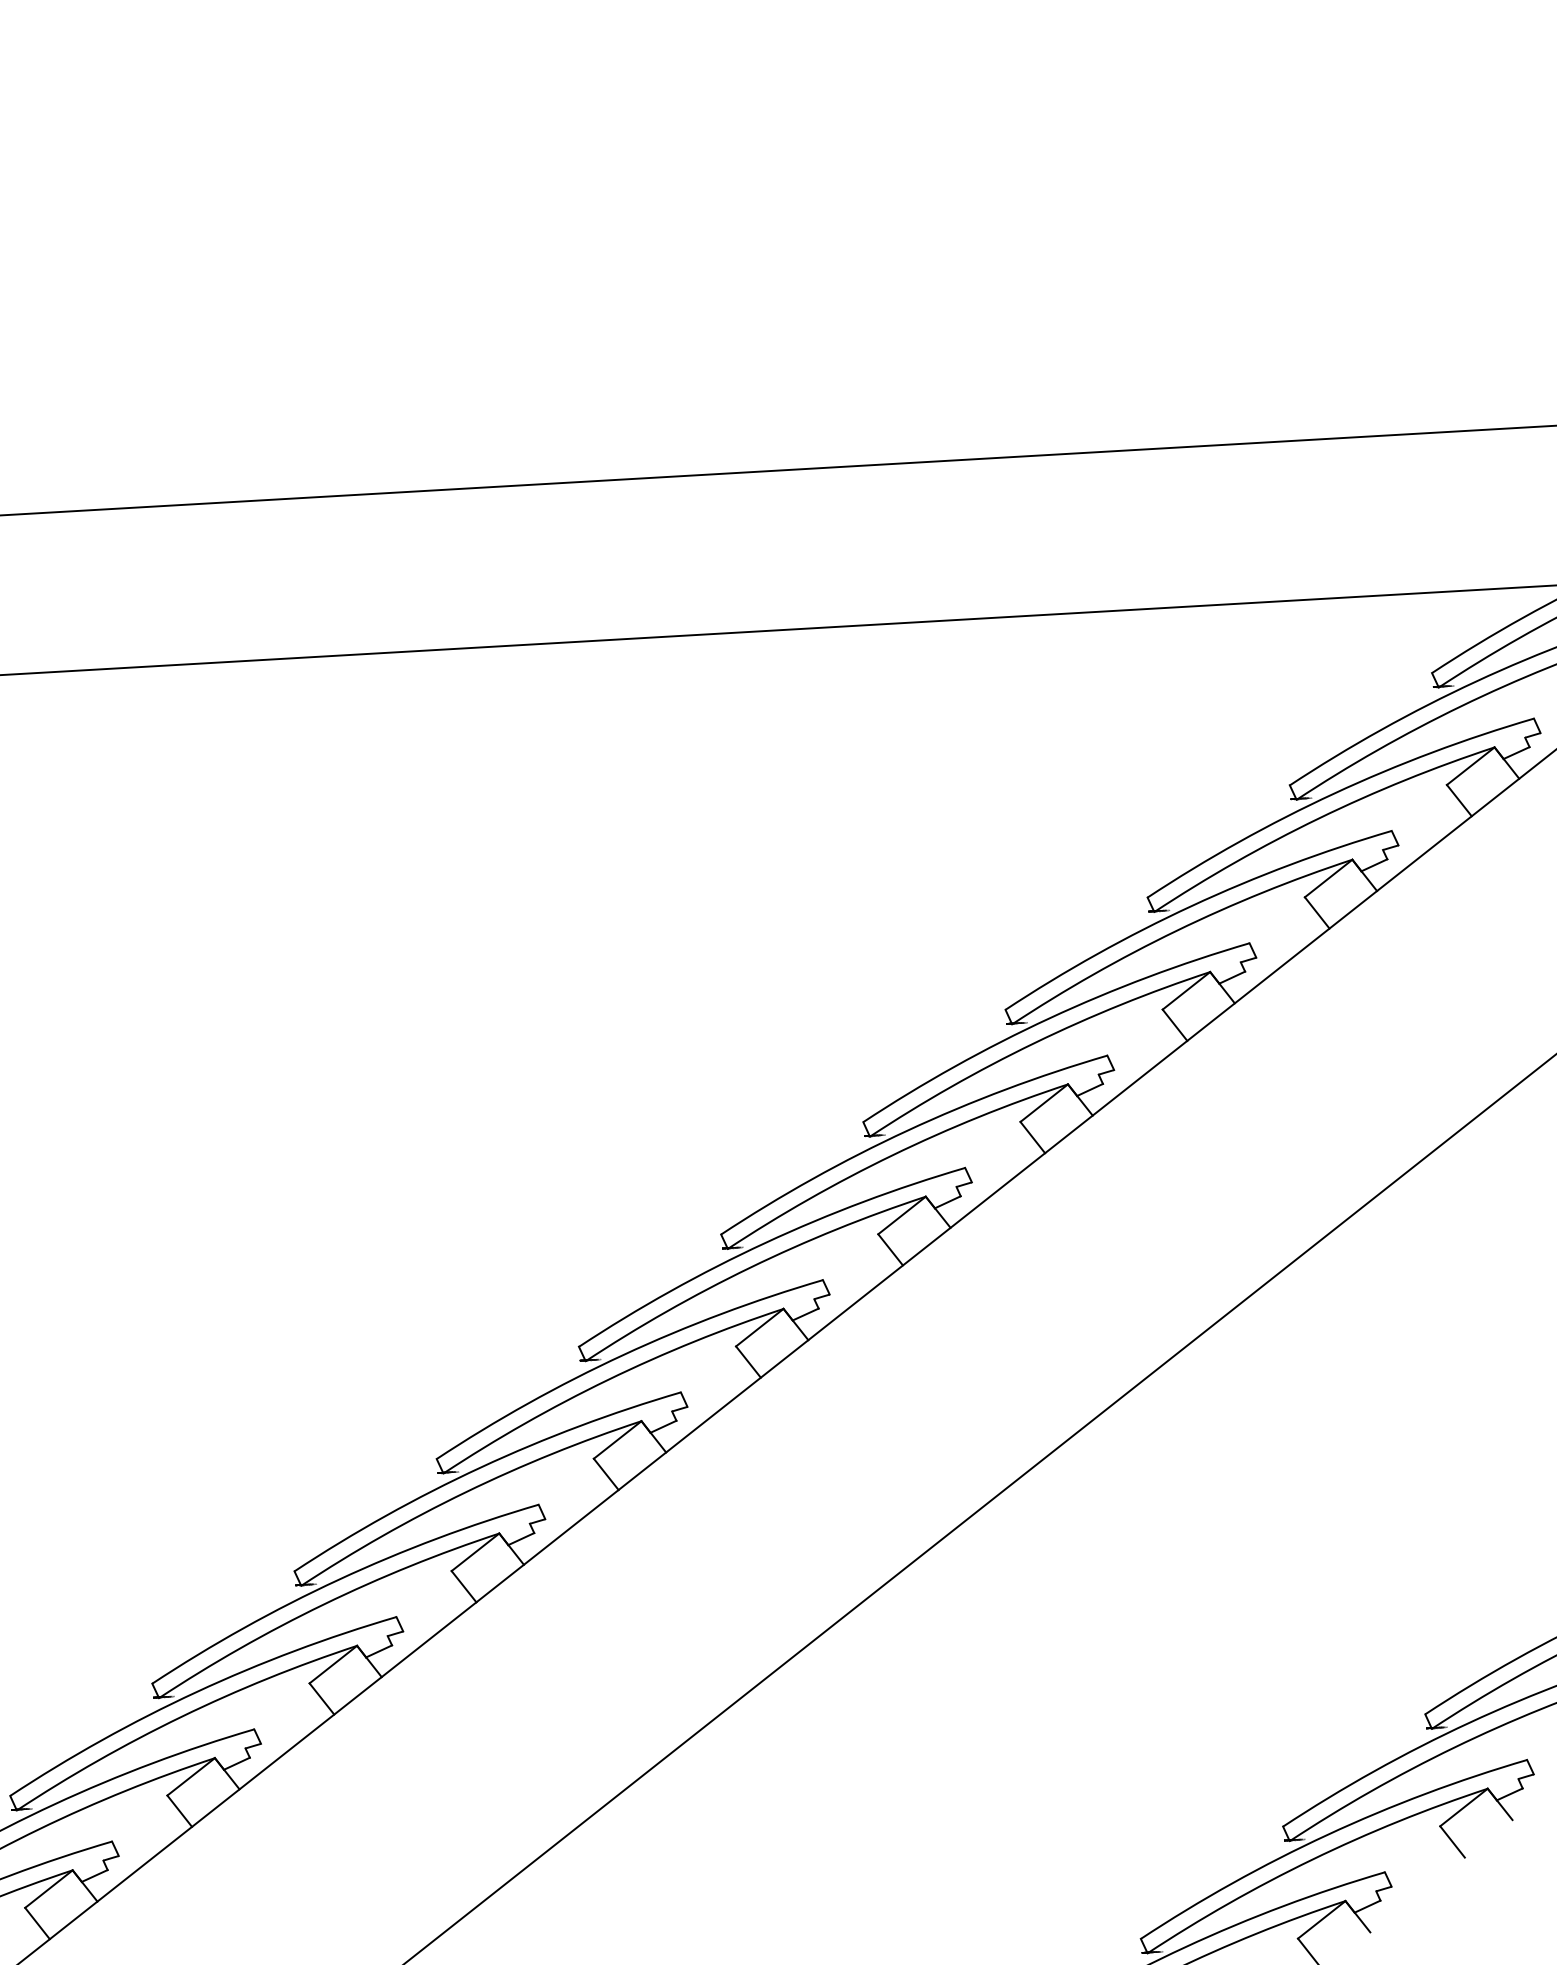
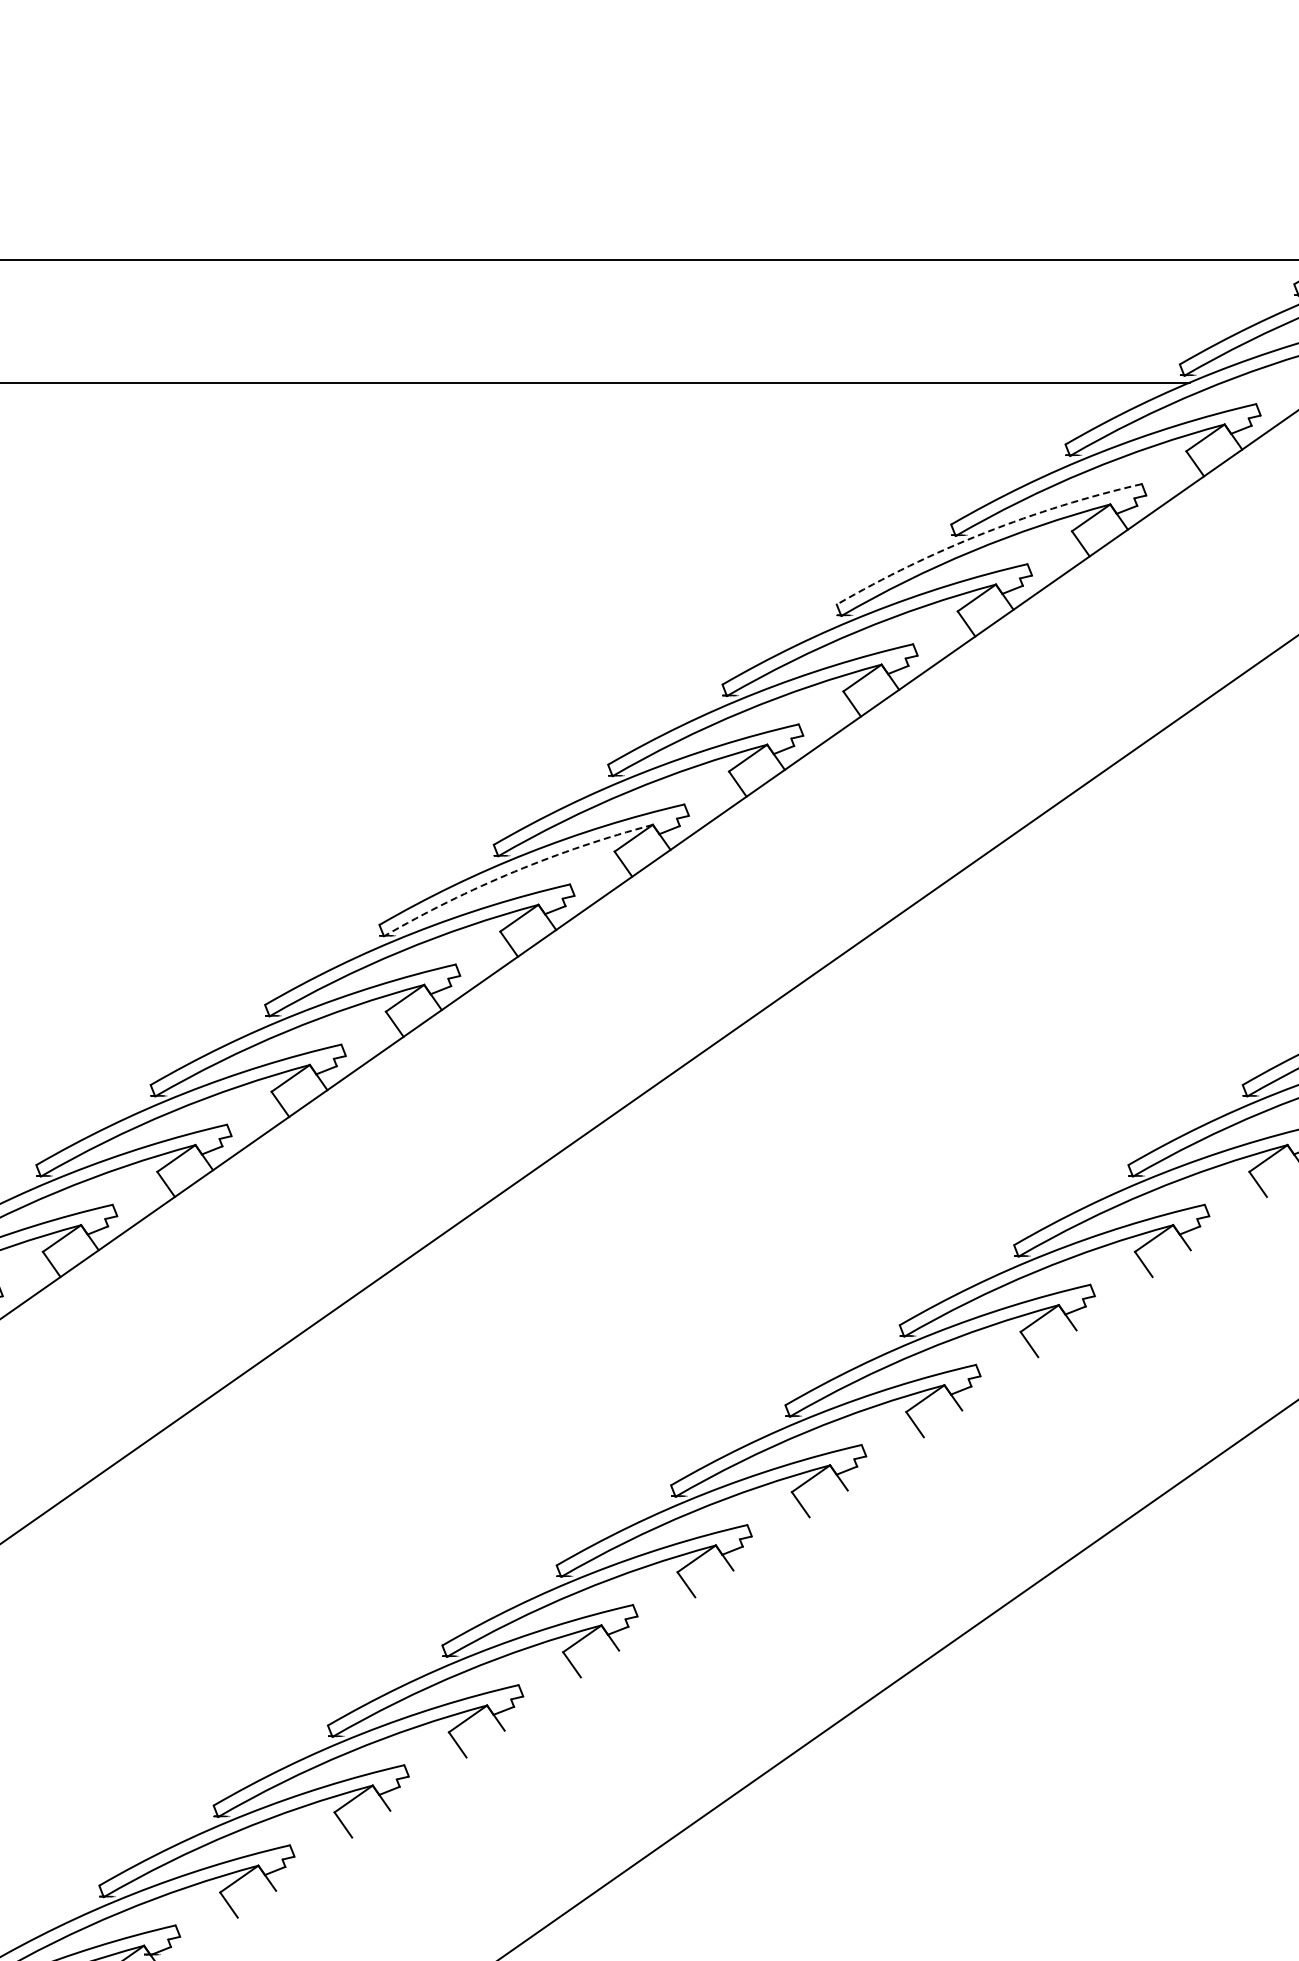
arc: (1333, 793) -> (984, 532), solid -> dashed
arc: (749, 1267) -> (514, 871), solid -> dashed

